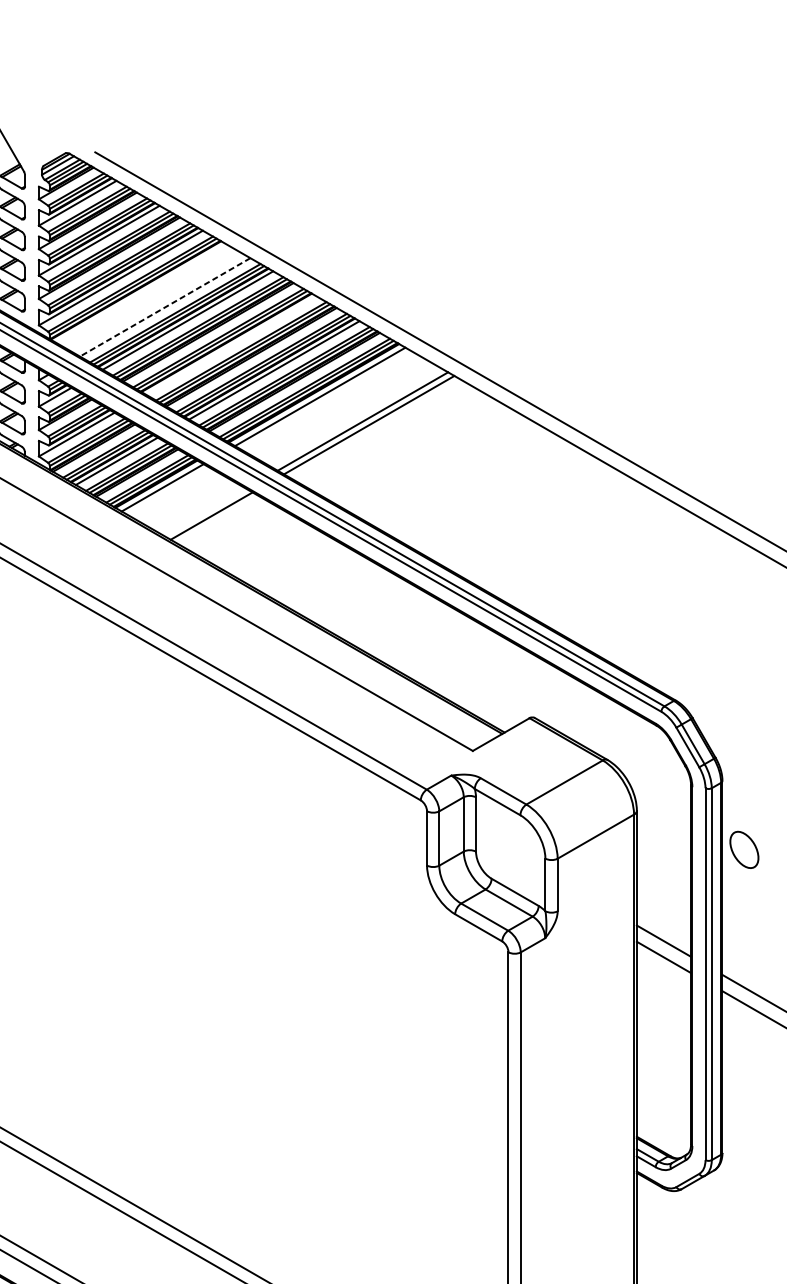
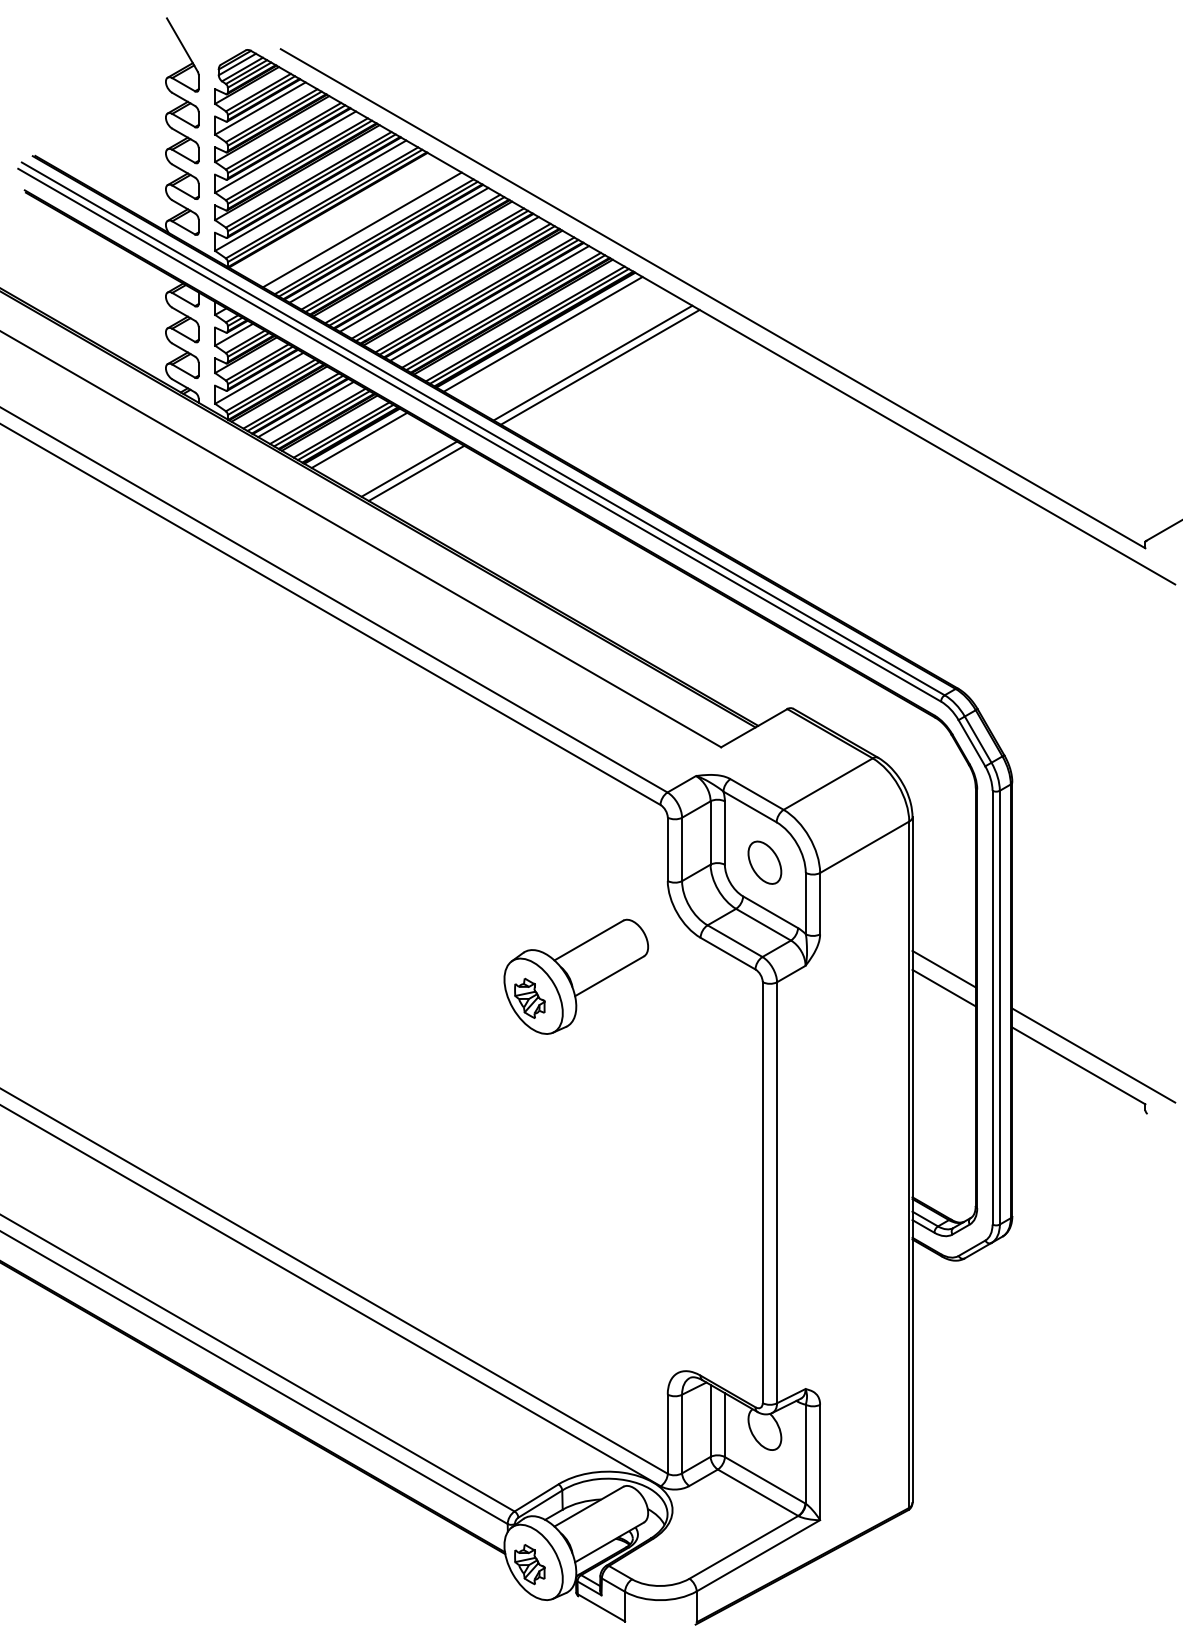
line: (165, 306) -> (362, 229), dashed -> solid
line: (230, 345) -> (438, 274), added
line: (205, 511) -> (409, 468), added
part: (744, 849) -> (764, 862), moved
part: (347, 947) -> (575, 976), added

